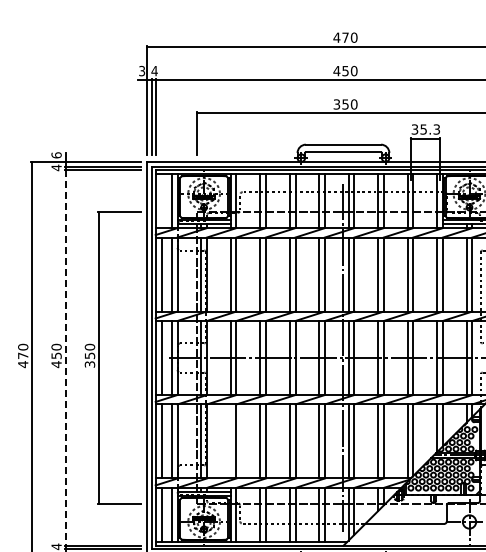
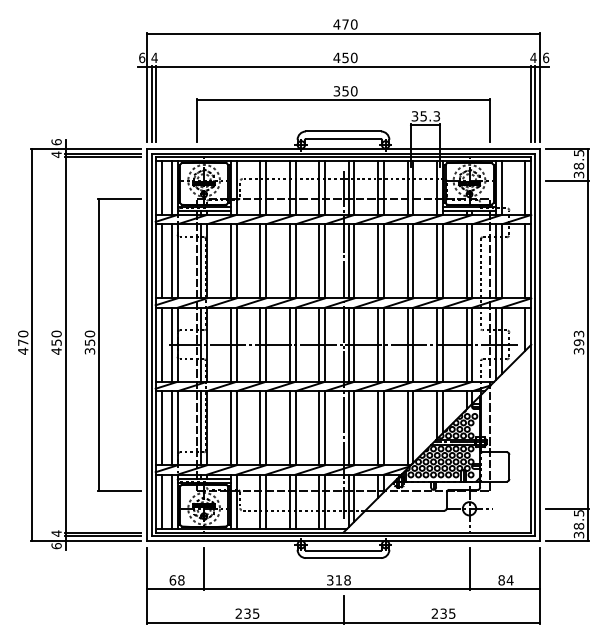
text: (142, 70) -> (142, 57), 3 -> 6
line: (161, 200) -> (161, 187), added
line: (65, 357) -> (65, 344), dashed -> solid
line: (230, 441) -> (230, 428), added

